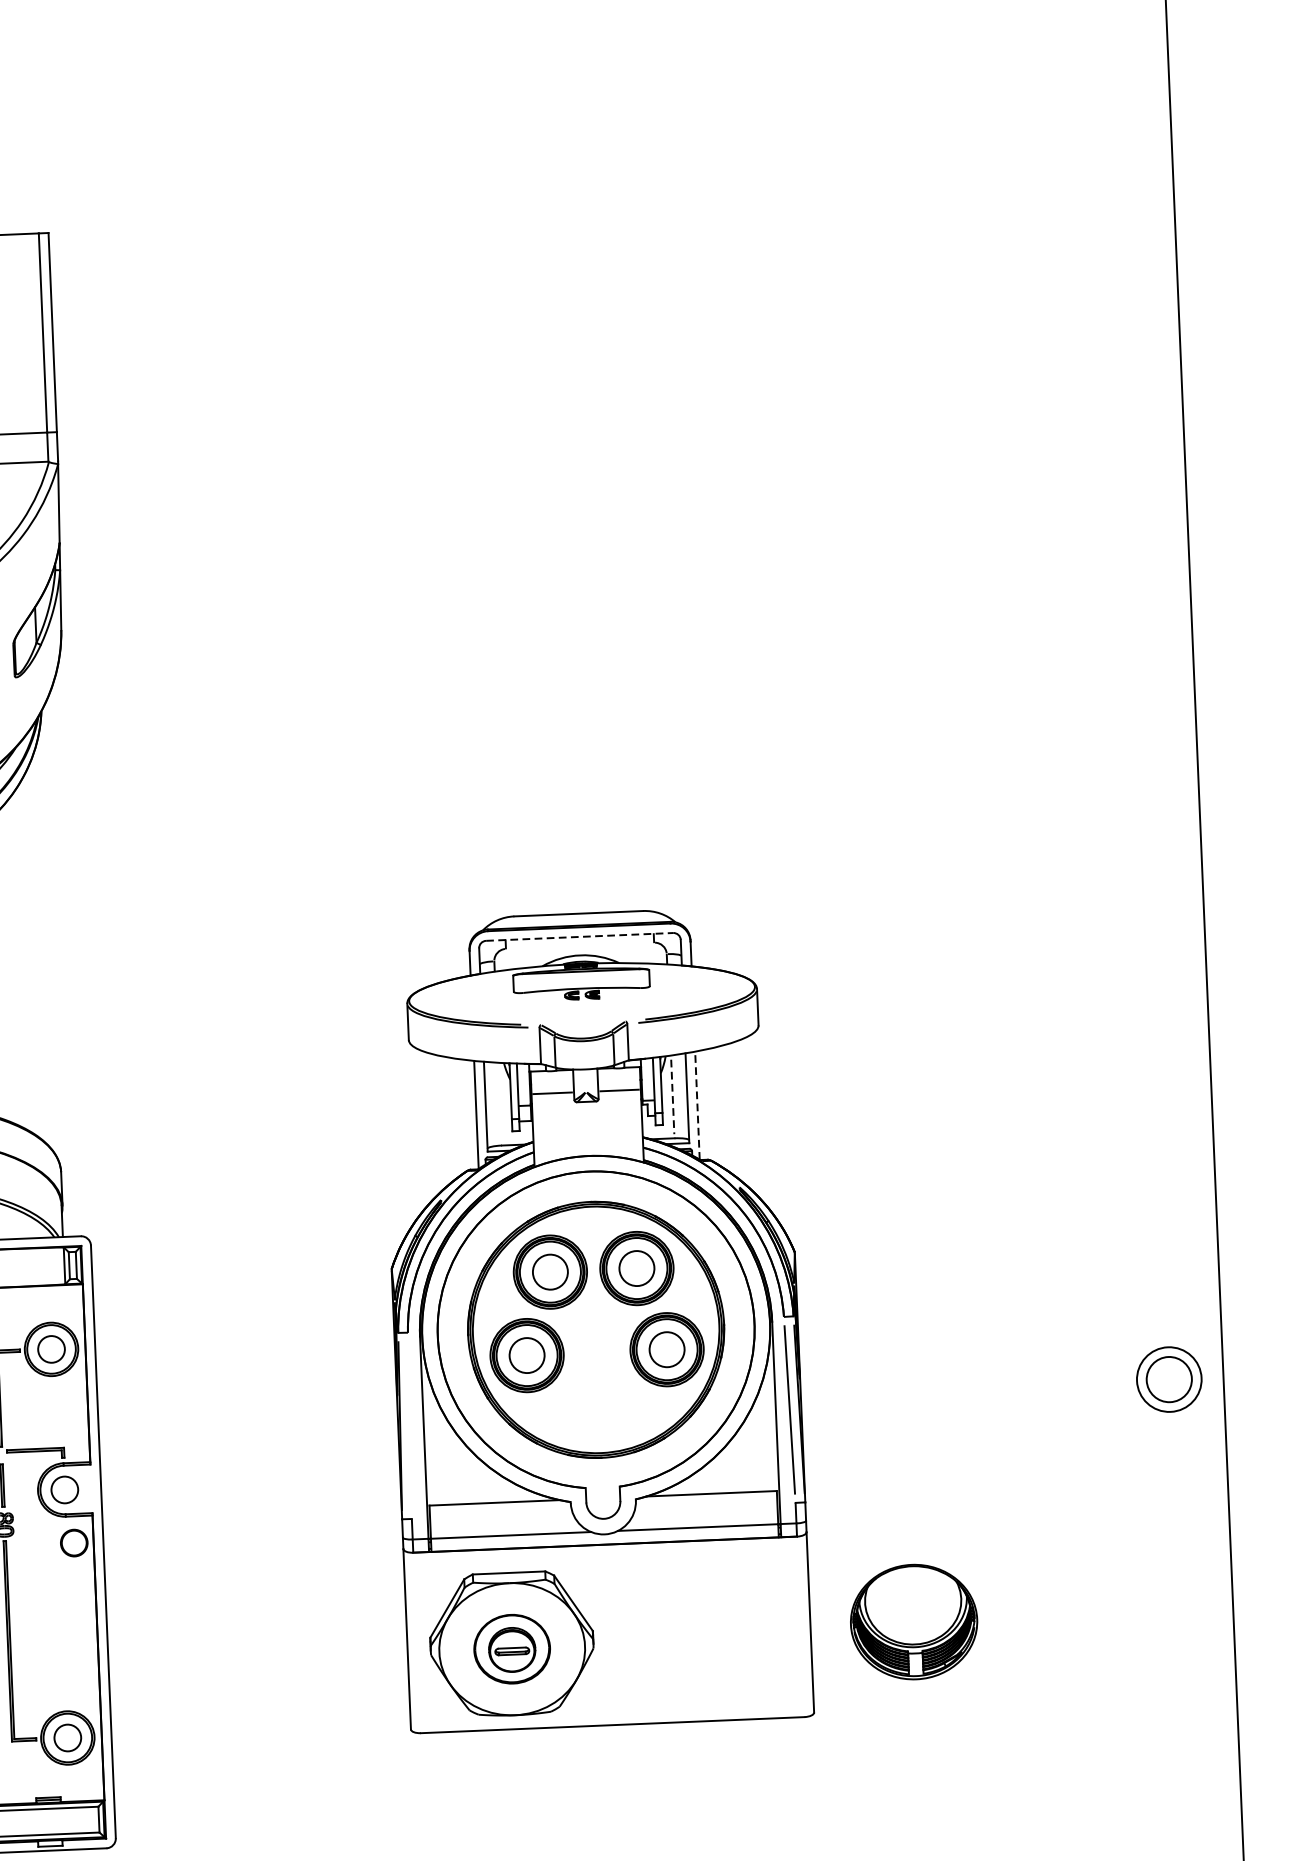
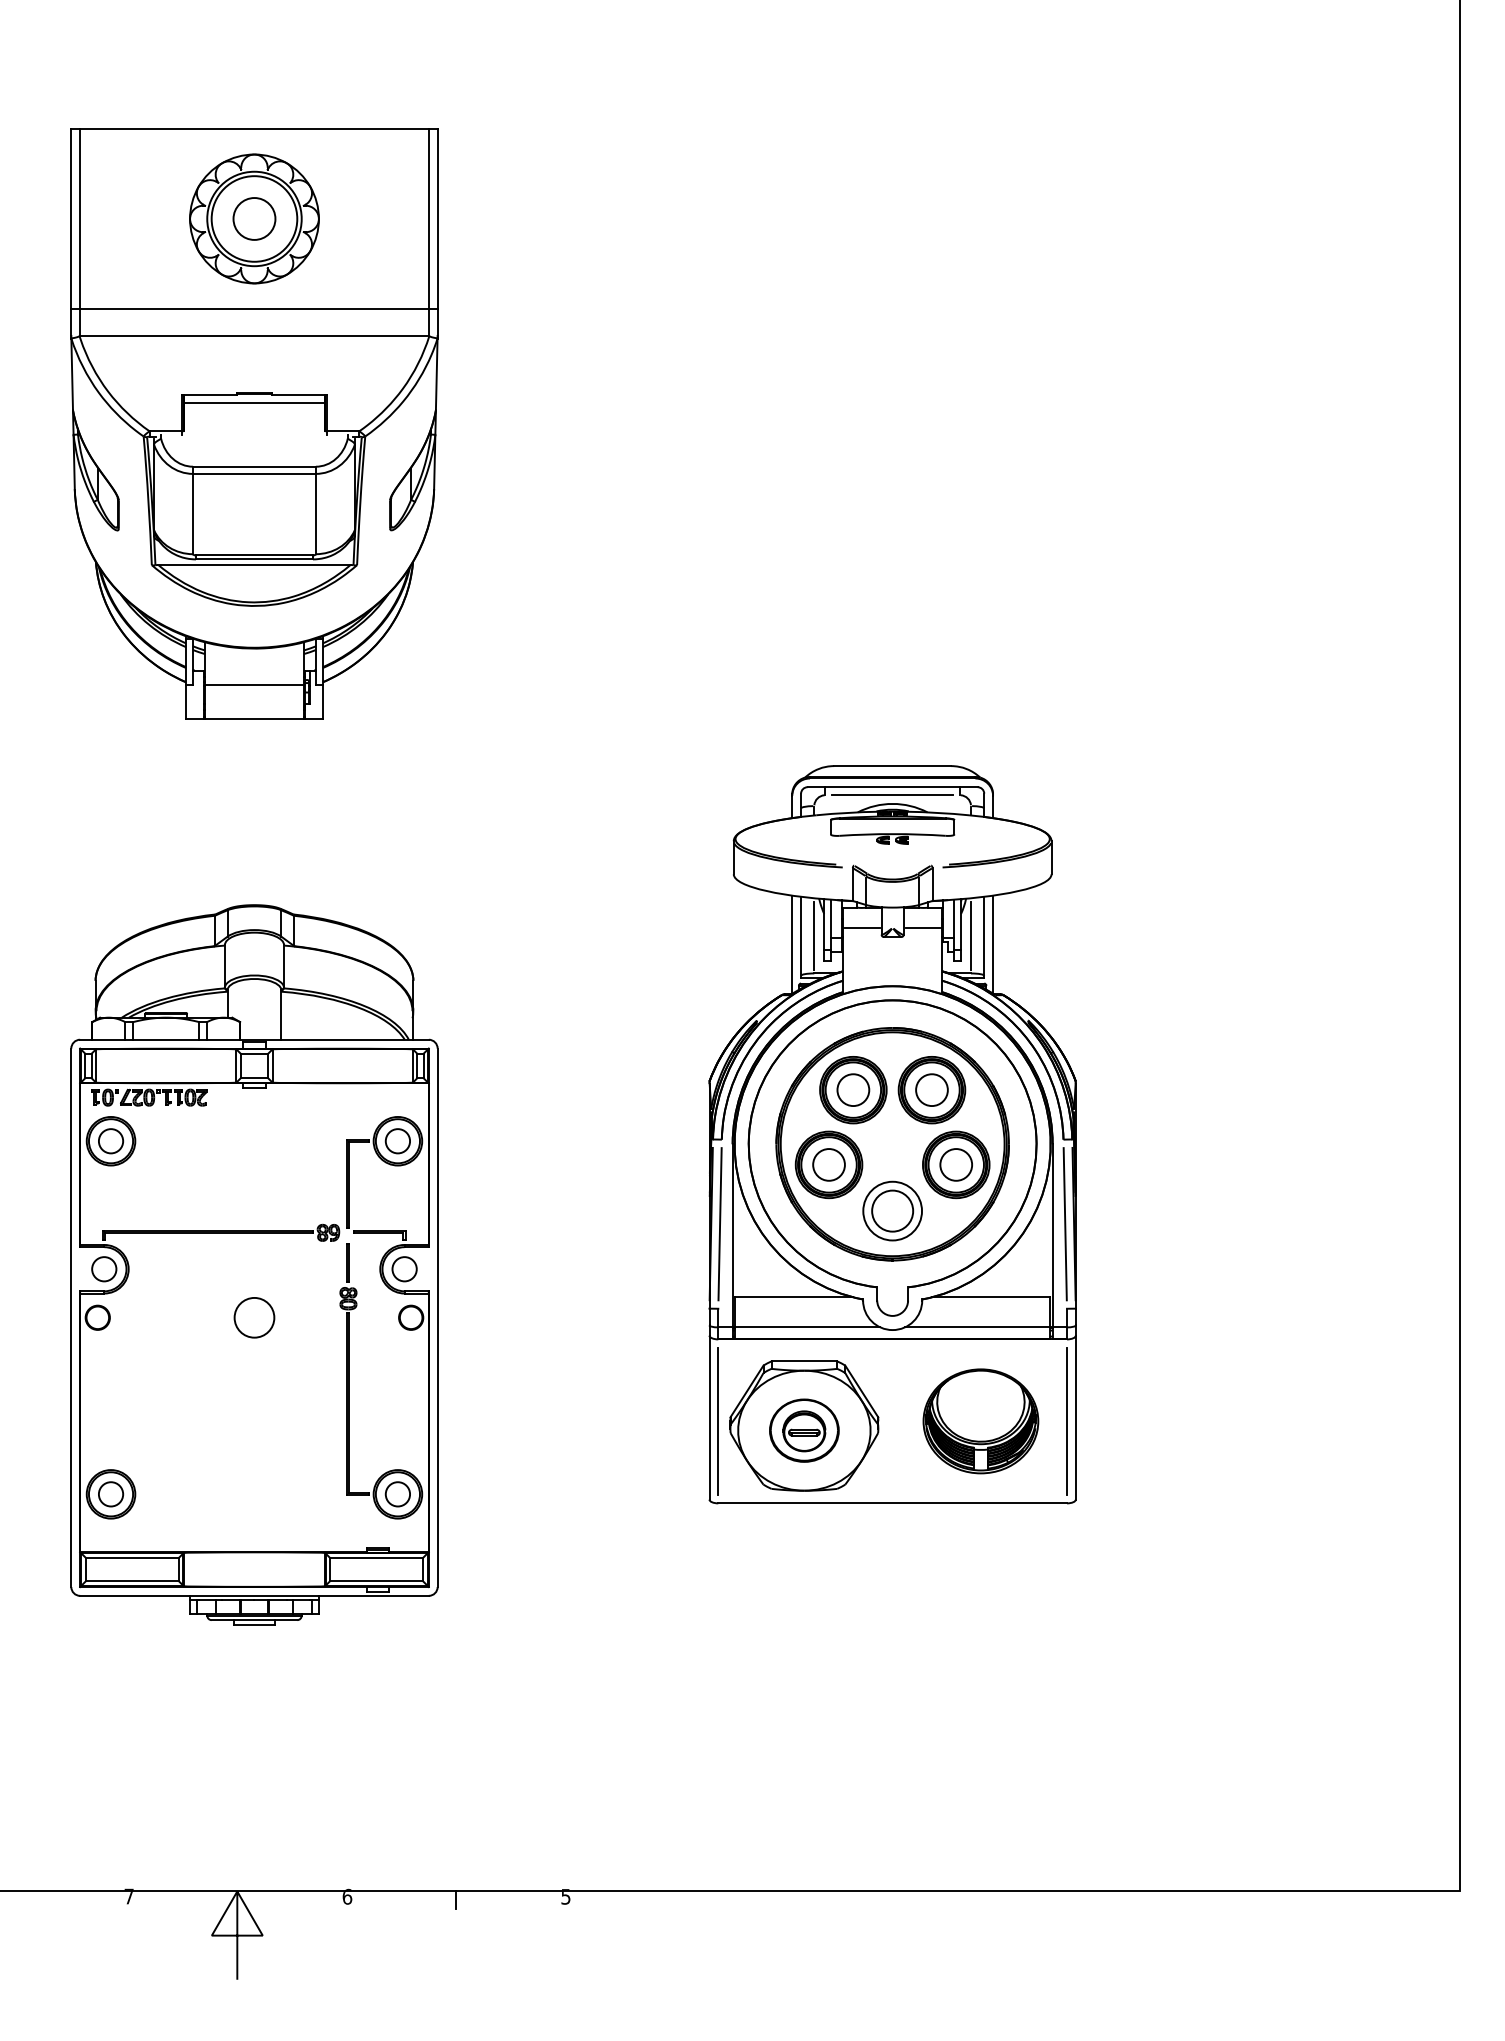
line: (579, 937) -> (892, 787), dashed -> solid
line: (579, 946) -> (892, 795), added
line: (673, 1096) -> (971, 935), dashed -> solid
line: (500, 1103) -> (814, 935), added
line: (697, 1105) -> (993, 944), dashed -> solid
part: (1169, 1378) -> (892, 1210), moved
line: (409, 1426) -> (719, 1224), added
part: (913, 1622) -> (980, 1421), moved
line: (801, 1626) -> (1067, 1421), added
line: (417, 1643) -> (718, 1421), added

